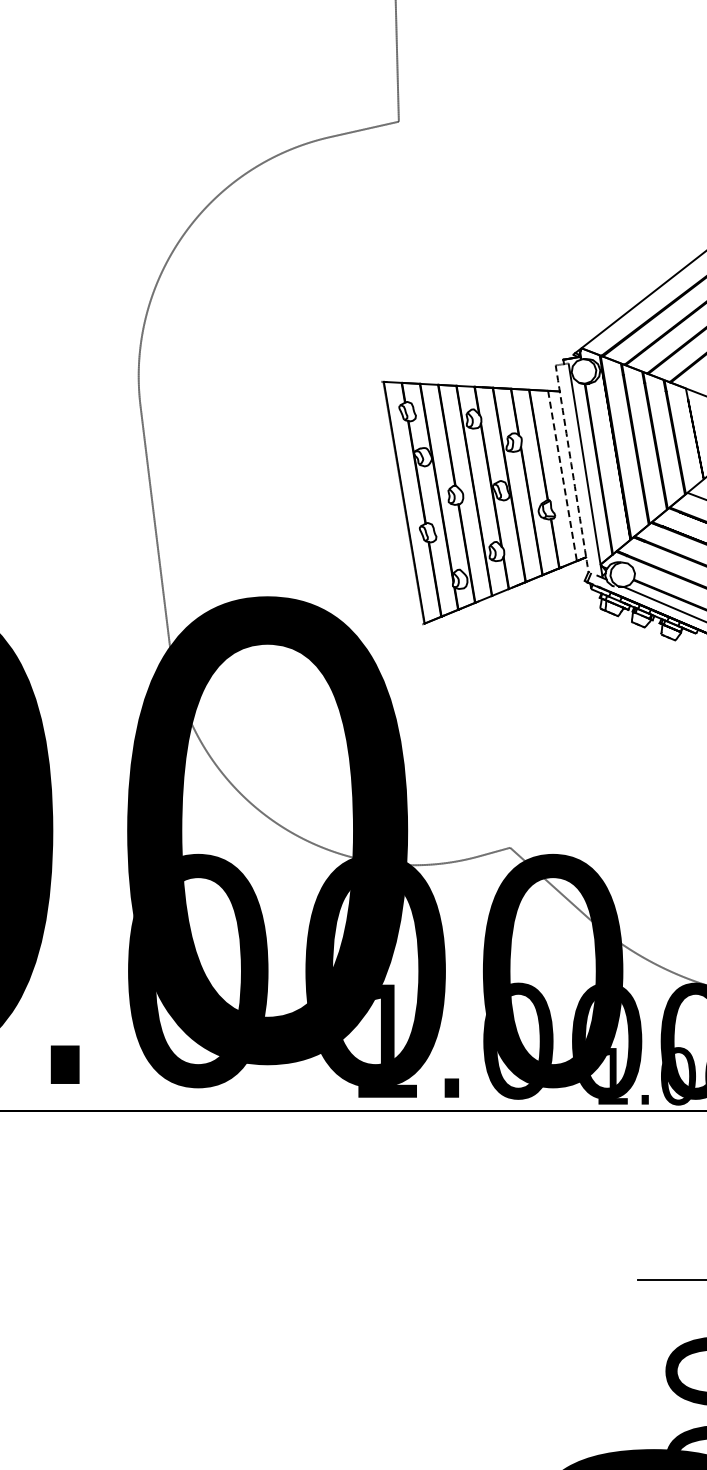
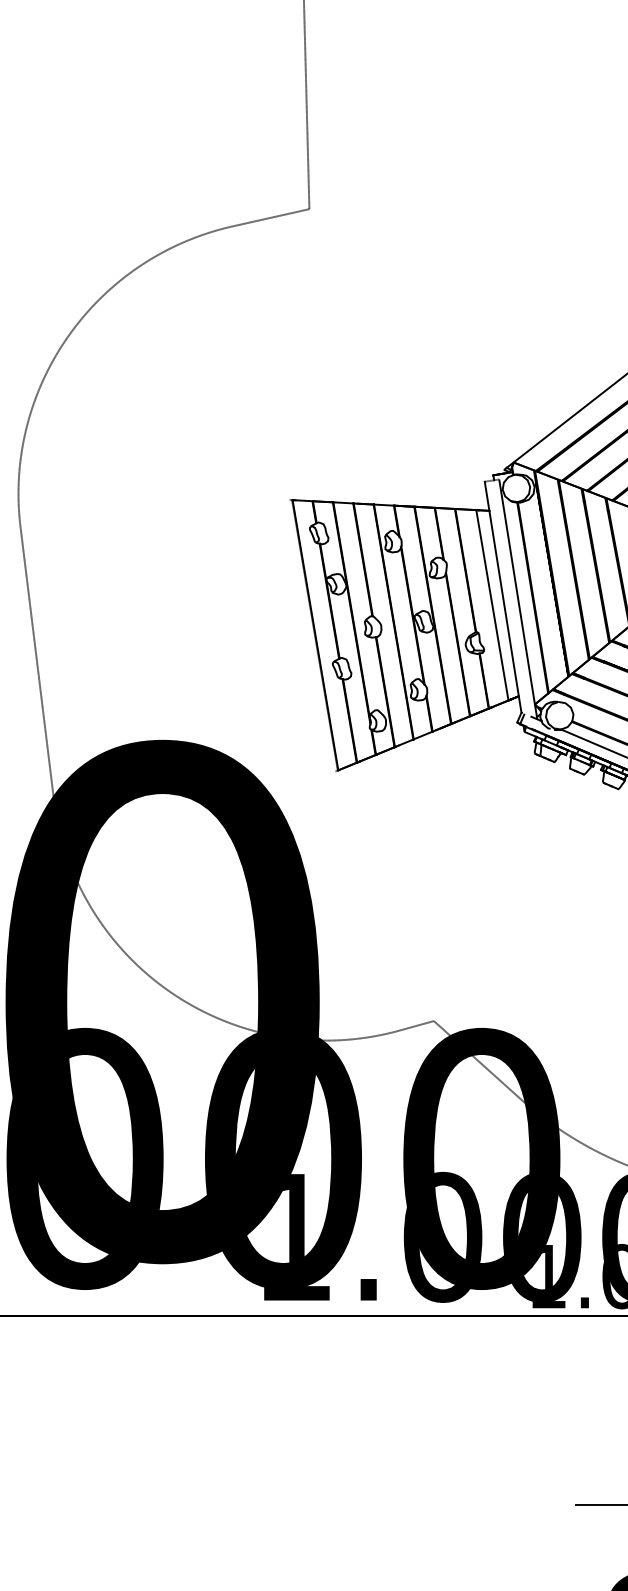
line: (572, 468) -> (503, 596), dashed -> solid
line: (562, 476) -> (492, 605), dashed -> solid

